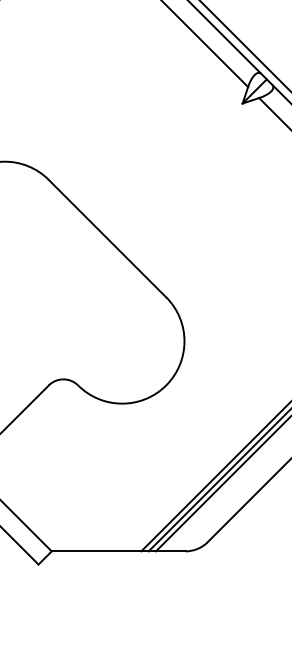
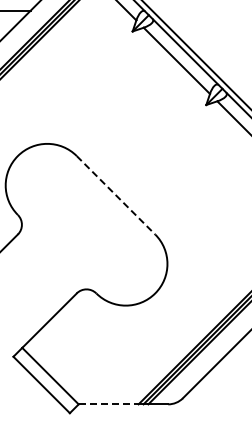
line: (108, 238) -> (116, 195), solid -> dashed
line: (96, 551) -> (108, 404), solid -> dashed

